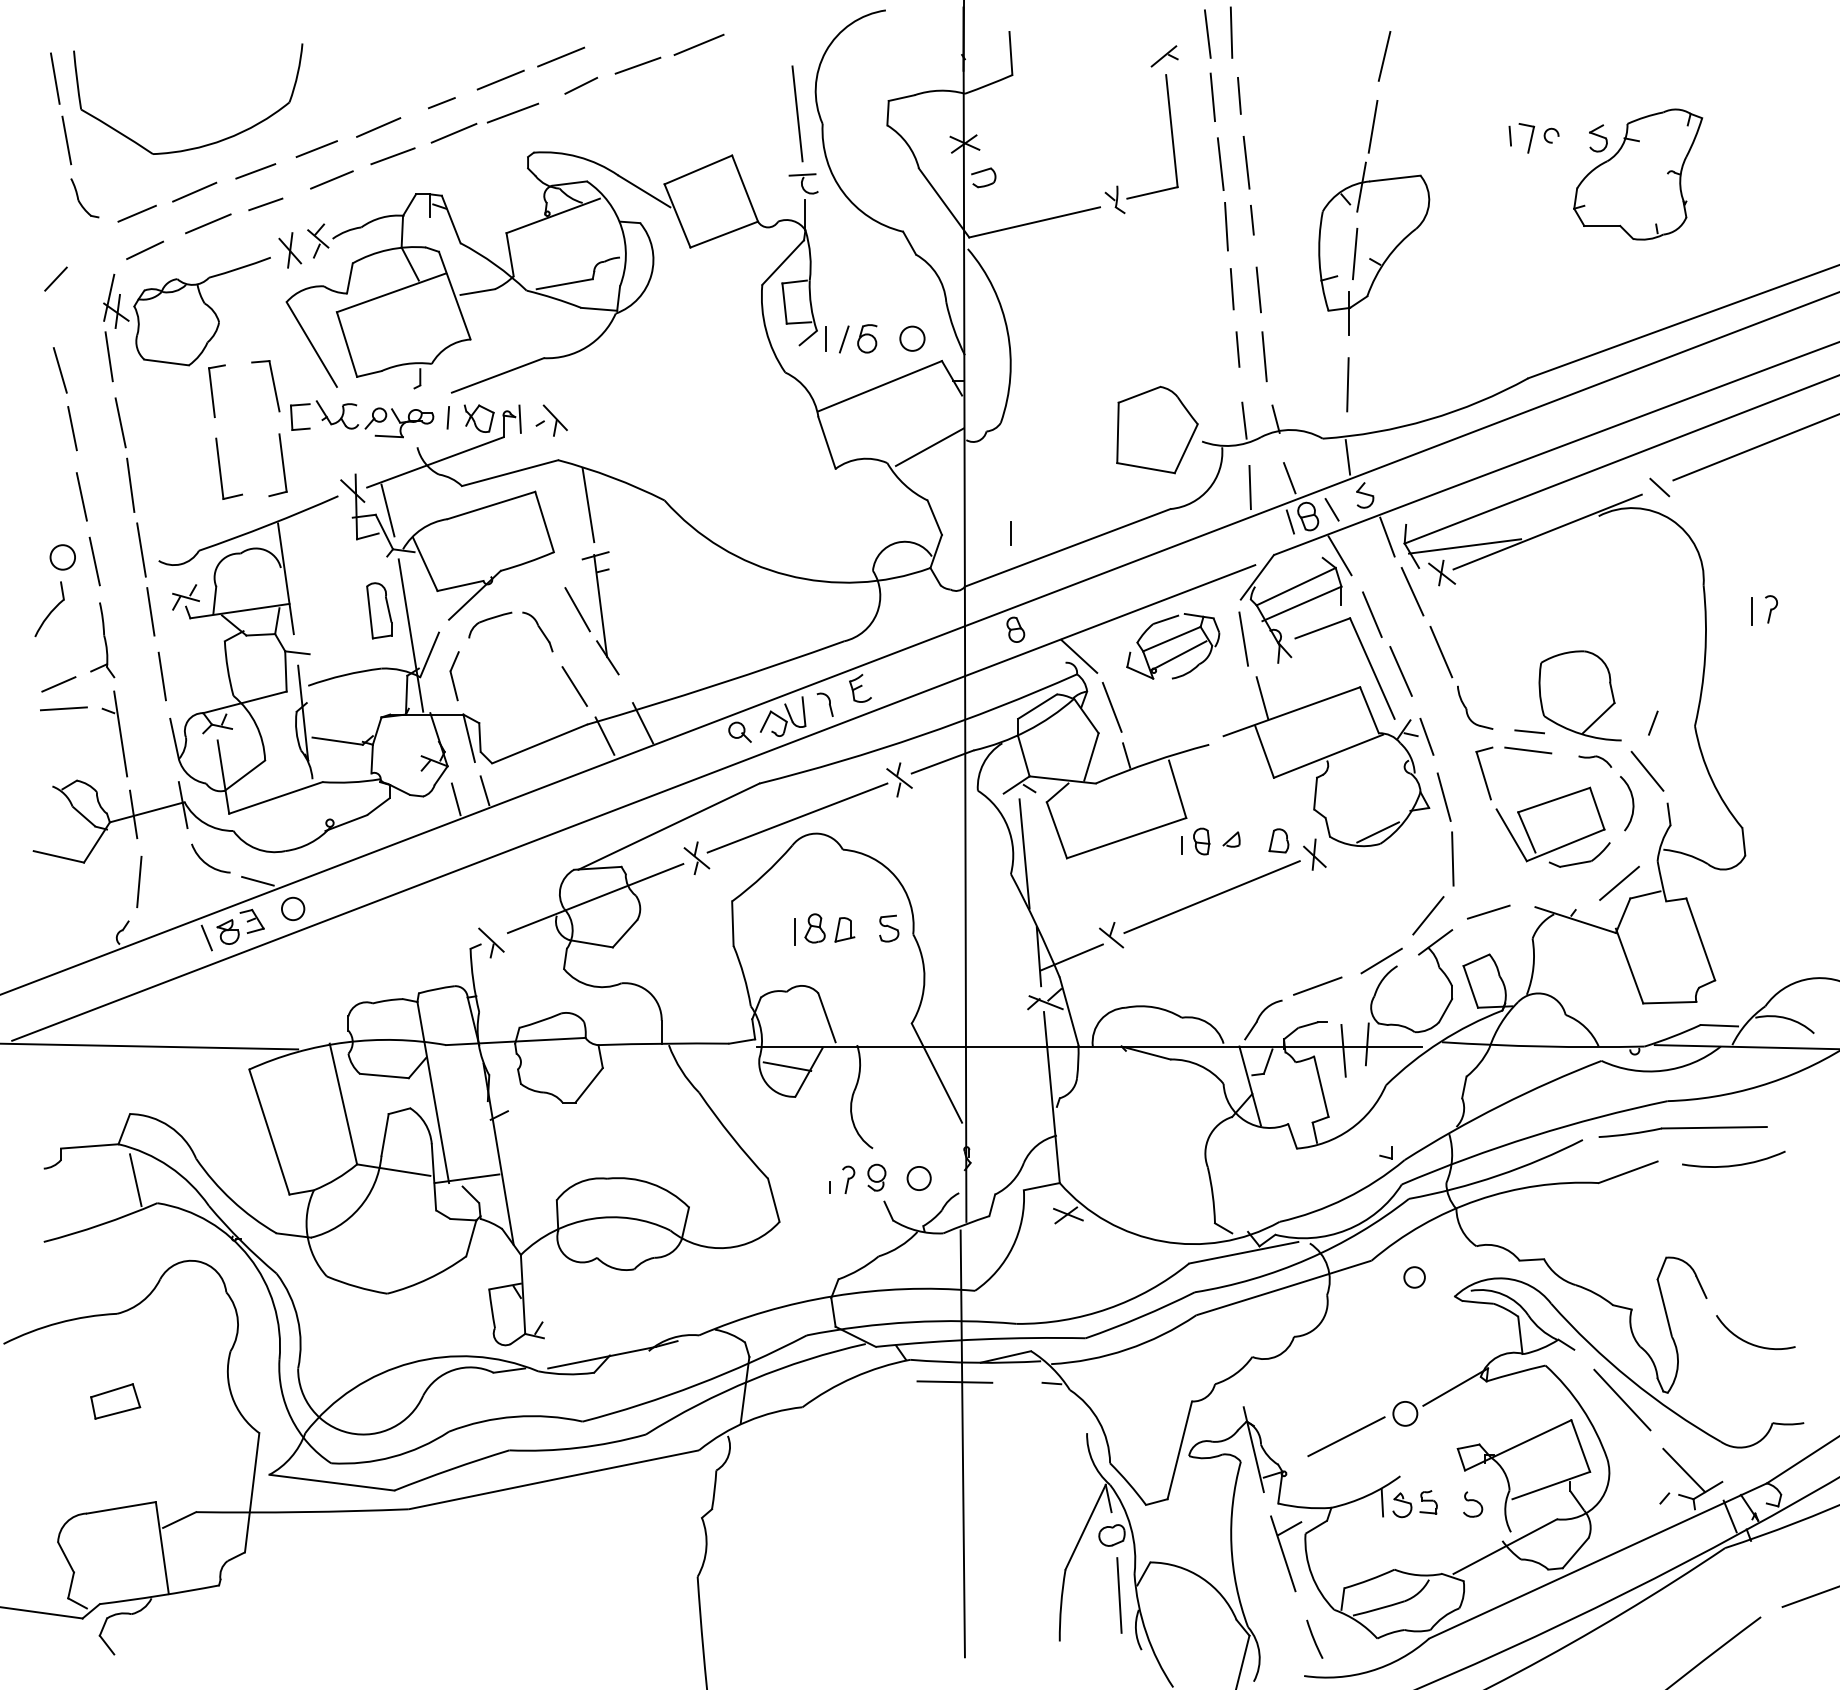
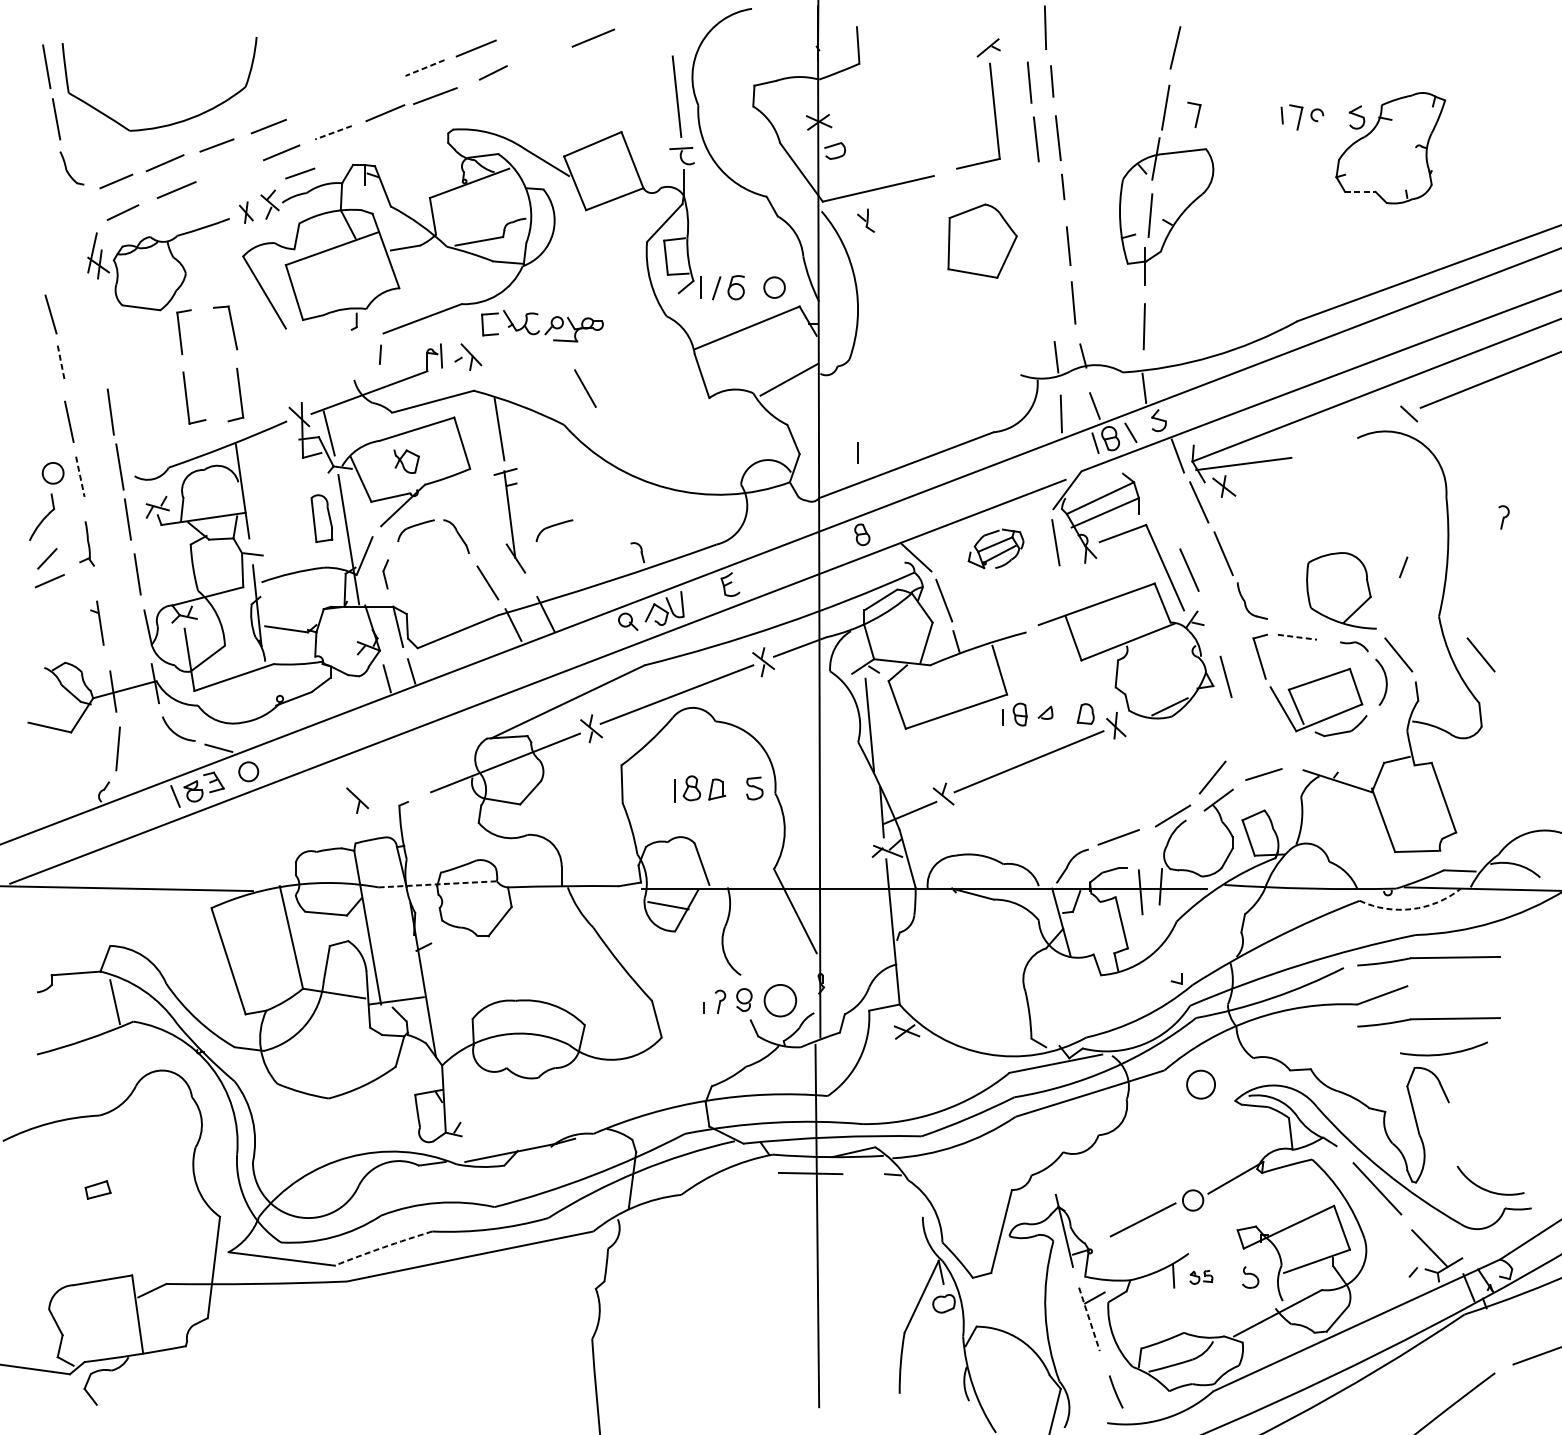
line: (1207, 33) -> (1025, 28), removed
line: (637, 65) -> (541, 55), removed
line: (500, 80) -> (424, 68), solid -> dashed
line: (441, 103) -> (374, 87), removed
line: (378, 127) -> (321, 108), removed
part: (1406, 135) -> (1194, 115), added
line: (393, 156) -> (333, 132), solid -> dashed
part: (1114, 199) -> (865, 220), moved
line: (265, 204) -> (299, 173), moved
line: (1602, 225) -> (1360, 191), solid -> dashed
line: (1226, 226) -> (1041, 192), removed
part: (290, 250) -> (246, 212), size x0.7
line: (55, 278) -> (46, 558), moved
line: (1231, 289) -> (1045, 245), removed
line: (1237, 349) -> (1050, 296), removed
line: (108, 356) -> (91, 302), removed
part: (478, 418) -> (406, 461), moved
line: (120, 422) -> (102, 358), removed
part: (358, 424) -> (539, 330), moved
line: (72, 428) -> (61, 363), solid -> dashed
part: (1157, 429) -> (982, 240), moved
line: (1547, 531) -> (1313, 451), removed
line: (1339, 555) -> (1137, 471), removed
line: (94, 562) -> (80, 477), solid -> dashed
line: (577, 609) -> (585, 388), moved
line: (1752, 611) -> (1487, 519), removed
line: (1372, 614) -> (1165, 521), removed
part: (653, 624) -> (554, 530), added
part: (102, 640) -> (86, 543), size x0.7
part: (1173, 646) -> (996, 548), size x0.7
part: (454, 676) -> (385, 574), size x0.7
line: (1262, 697) -> (1071, 592), removed
part: (824, 704) -> (637, 552), moved
line: (63, 708) -> (53, 601), removed
line: (1653, 722) -> (1403, 566), moved
line: (1529, 731) -> (1298, 621), removed
part: (114, 733) -> (97, 622), size x0.6
line: (1426, 736) -> (1211, 625), removed
line: (1528, 750) -> (1297, 637), solid -> dashed
line: (1744, 770) -> (1481, 654), added
line: (1452, 858) -> (1233, 728), removed
line: (1619, 882) -> (1374, 749), removed
part: (491, 942) -> (357, 800), moved
line: (515, 1041) -> (437, 884), solid -> dashed
arc: (1663, 1070) -> (1412, 908), solid -> dashed
arc: (1733, 1164) -> (1443, 1053), moved
circle: (918, 1178) -> (779, 1000), size x1.6
part: (1682, 1203) -> (1428, 1021), added
circle: (1414, 1277) -> (1200, 1084), size x1.6
arc: (1750, 1342) -> (1486, 1189), moved
part: (115, 1401) -> (97, 1190), size x0.6
arc: (451, 1469) -> (383, 1247), solid -> dashed
part: (1414, 1504) -> (1200, 1277), size x0.6
line: (1283, 1554) -> (1089, 1319), solid -> dashed
line: (1119, 1595) -> (950, 1354), removed

